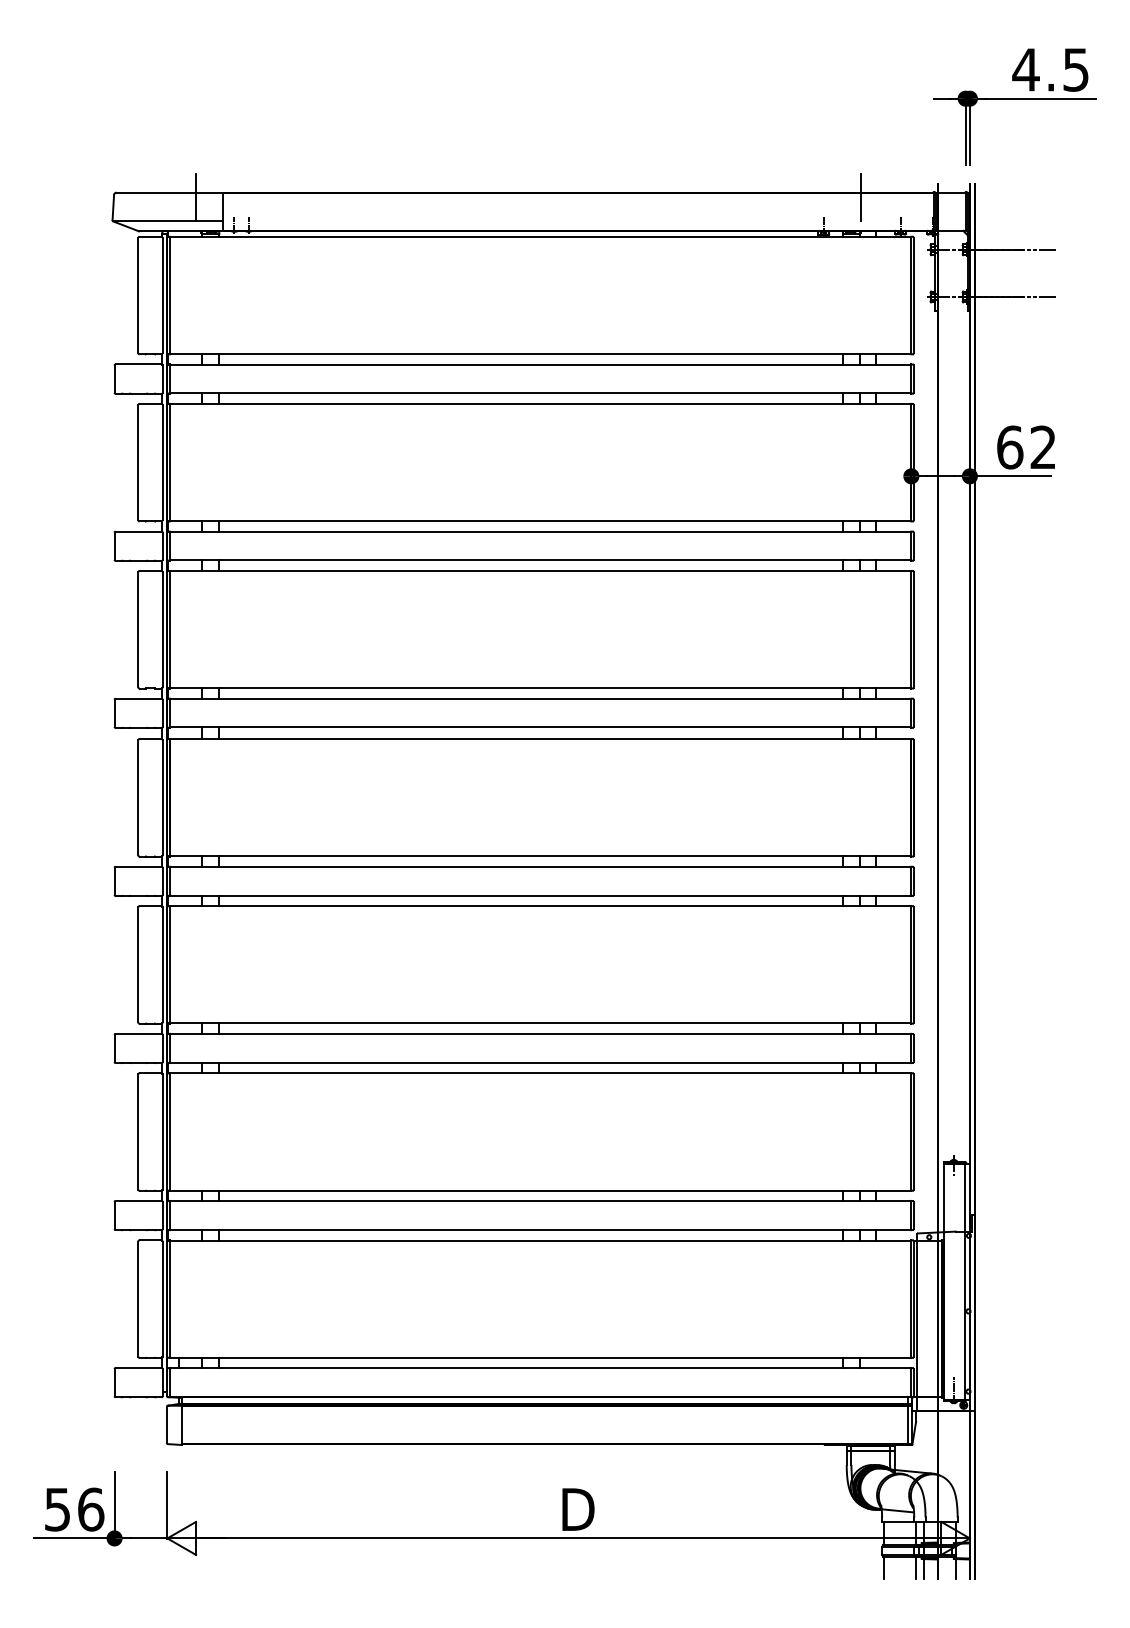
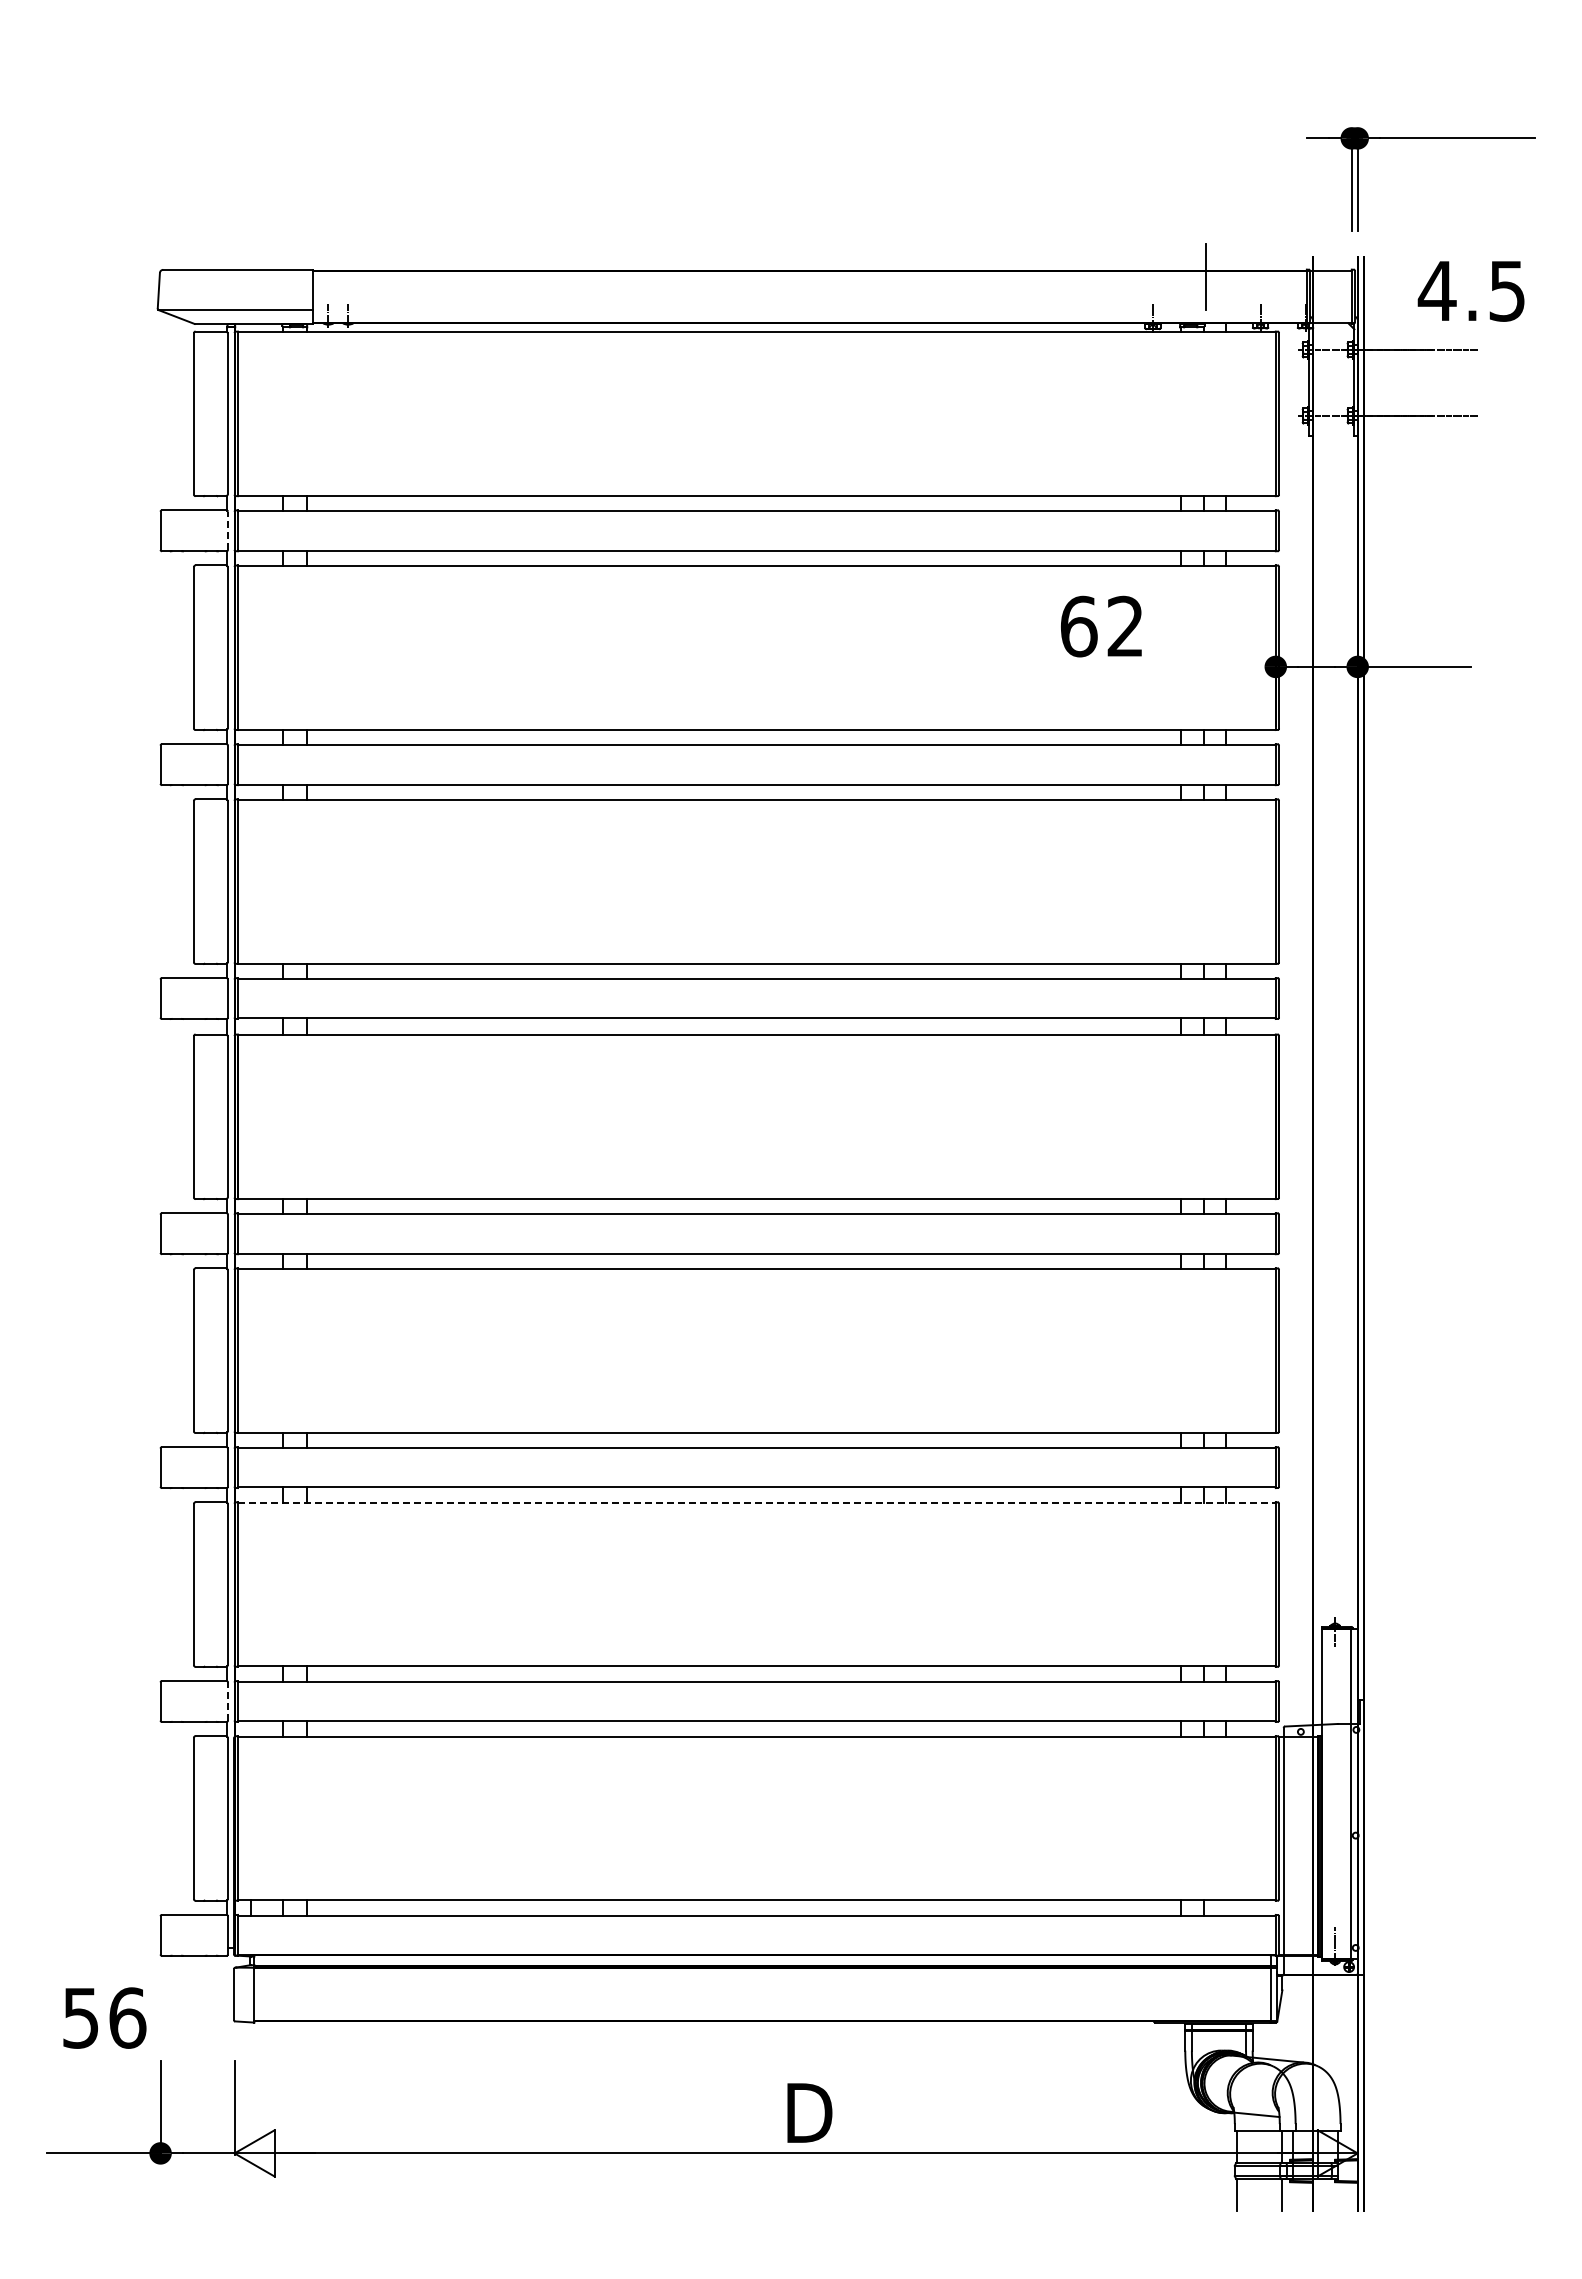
text: (1049, 70) -> (1470, 291), moved
line: (195, 197) -> (274, 276), removed
line: (162, 378) -> (227, 530), solid -> dashed
text: (1026, 447) -> (1101, 626), moved
line: (540, 1073) -> (756, 1502), solid -> dashed
line: (162, 1215) -> (227, 1701), solid -> dashed
text: (74, 1509) -> (104, 2017), moved
line: (923, 1569) -> (1292, 2196), removed
line: (955, 1569) -> (1337, 2196), removed

